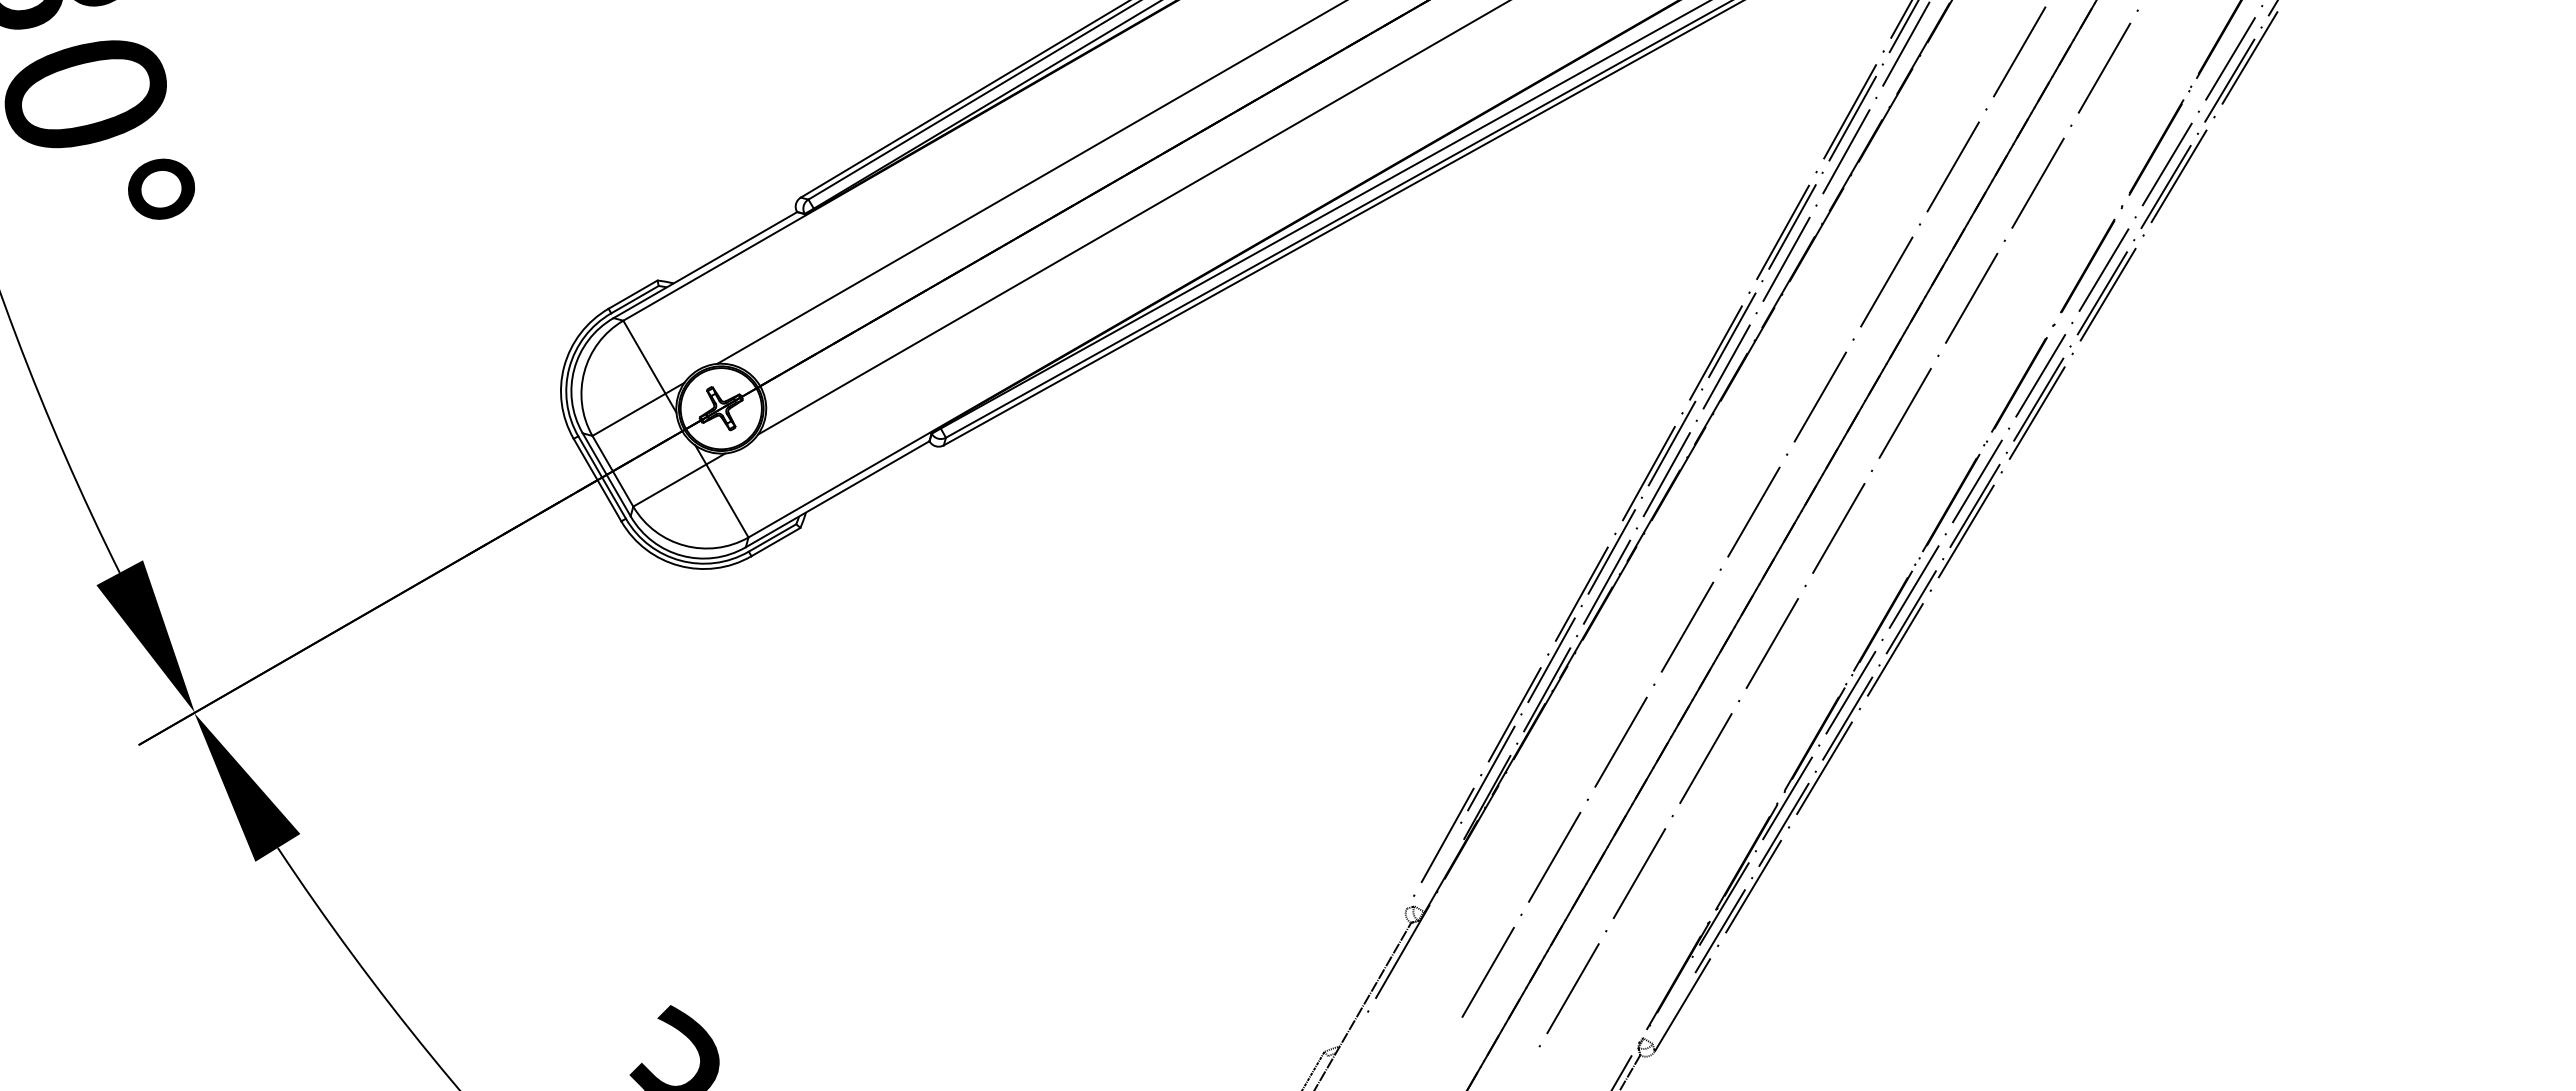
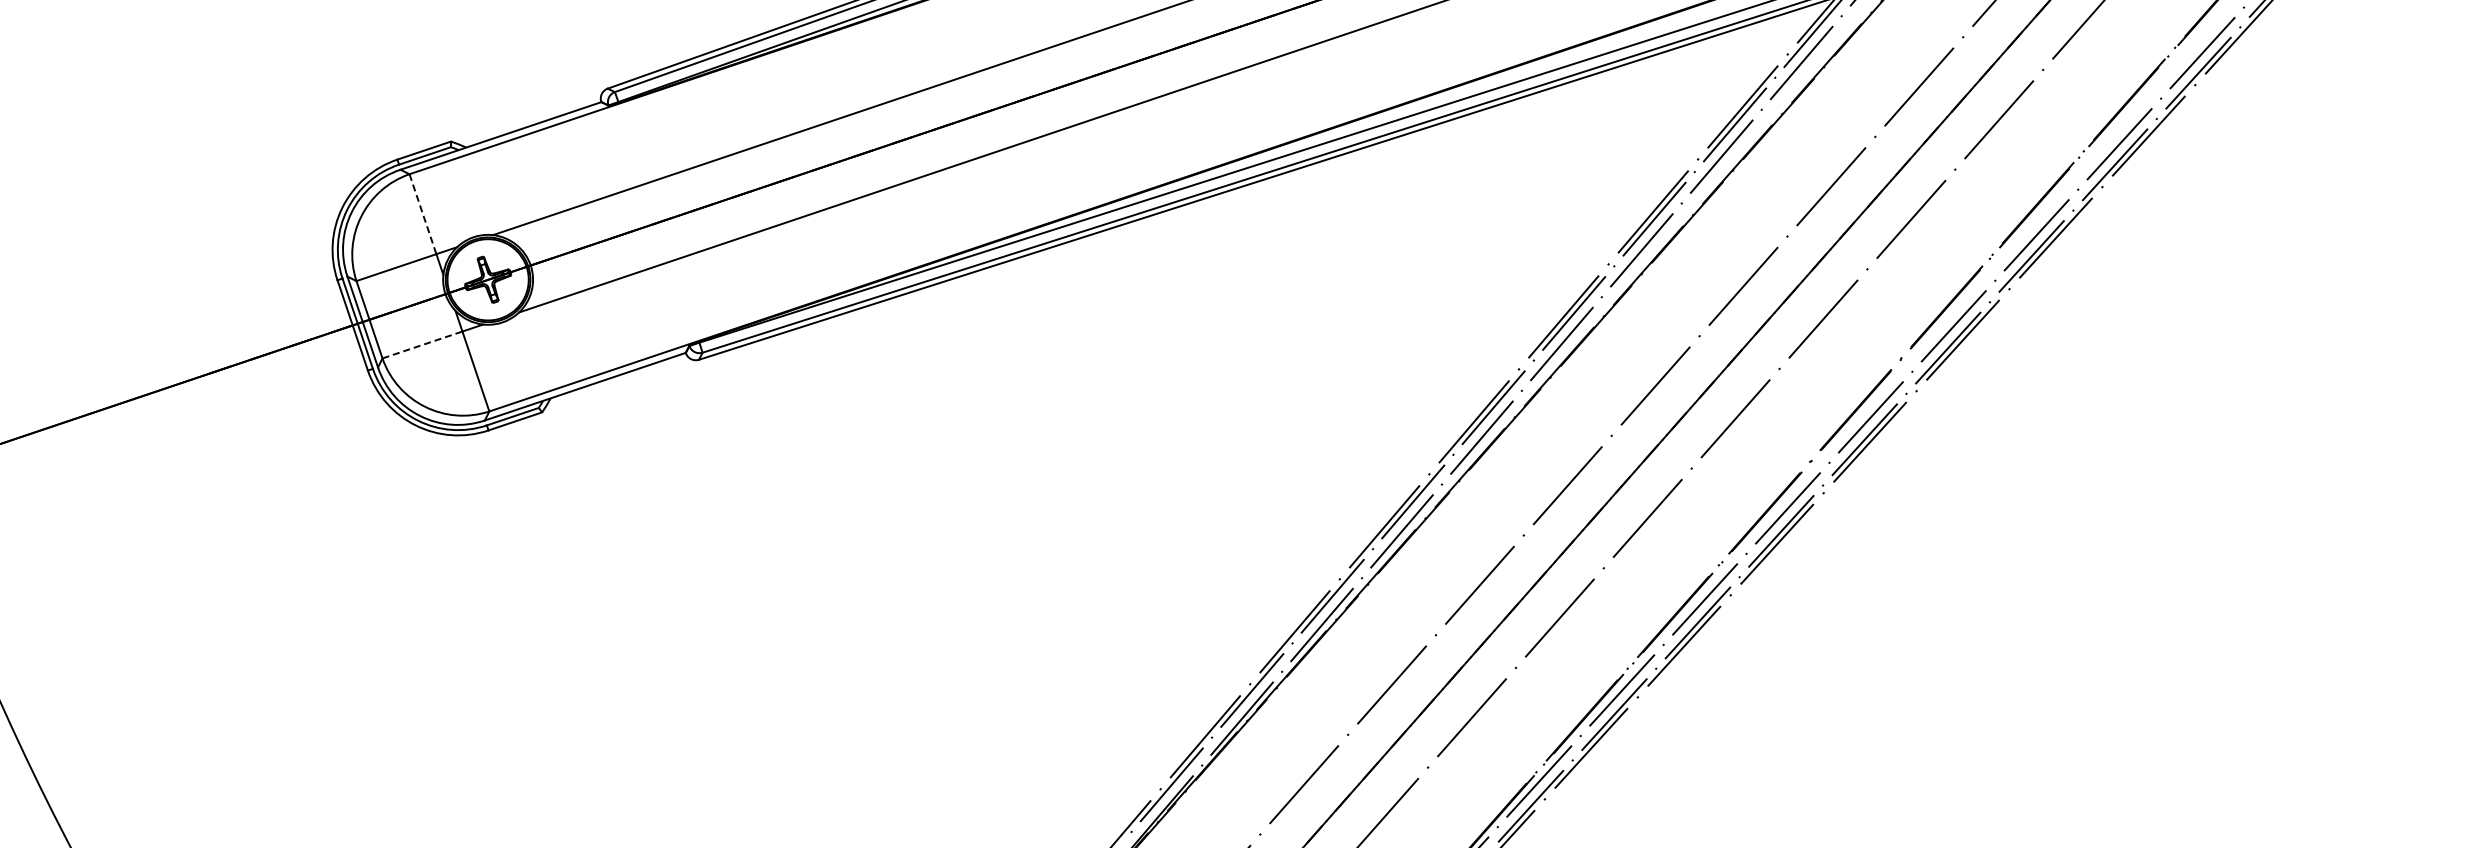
line: (644, 357) -> (422, 214), solid -> dashed
line: (670, 485) -> (423, 345), solid -> dashed

